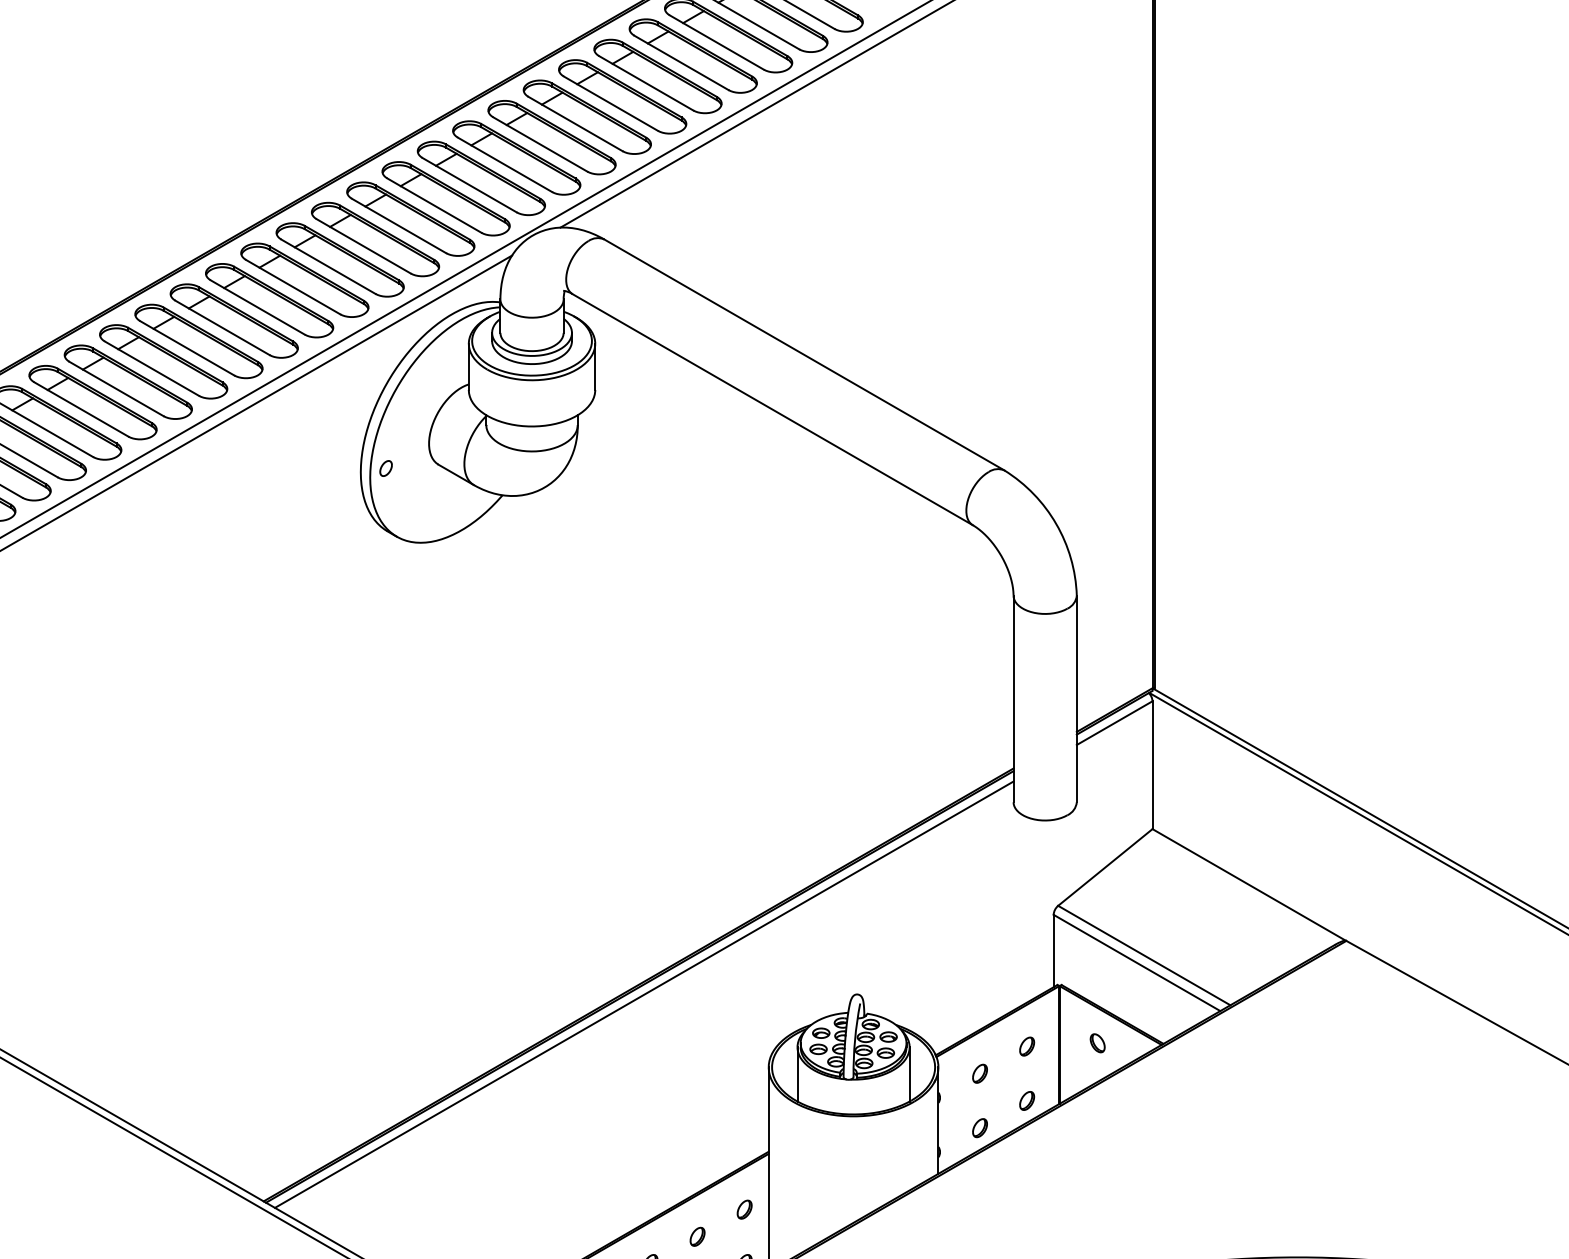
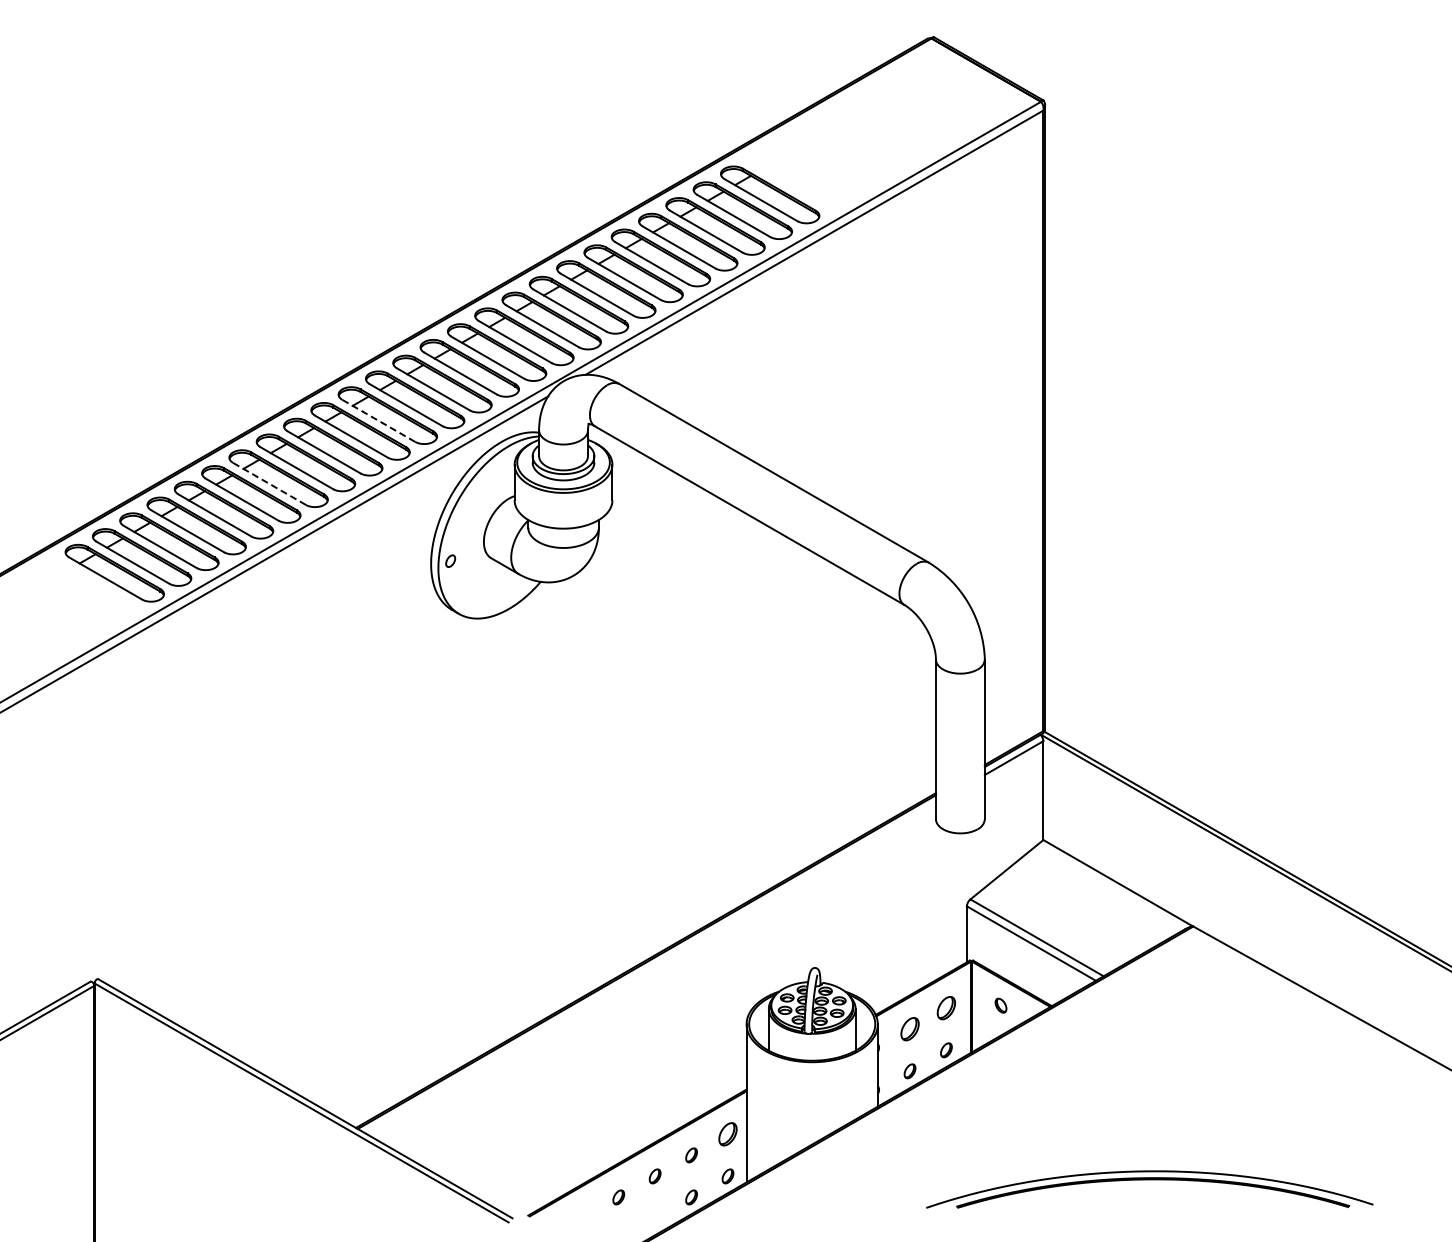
line: (292, 286) -> (378, 420), solid -> dashed
line: (151, 368) -> (269, 483), solid -> dashed
line: (643, 995) -> (649, 968), removed
part: (1027, 1046) -> (946, 1008), size x1.6
part: (979, 1074) -> (909, 1029), size x1.6
part: (744, 1209) -> (727, 1134), size x1.6

